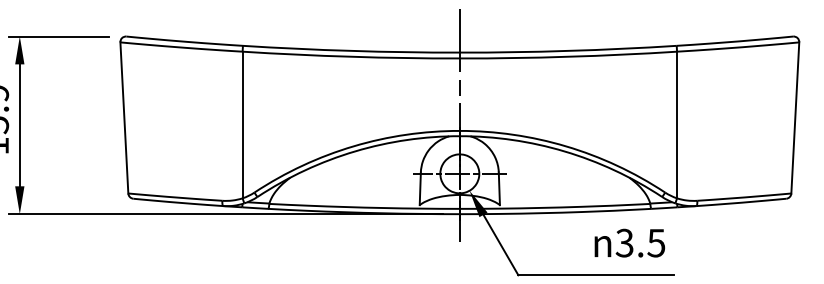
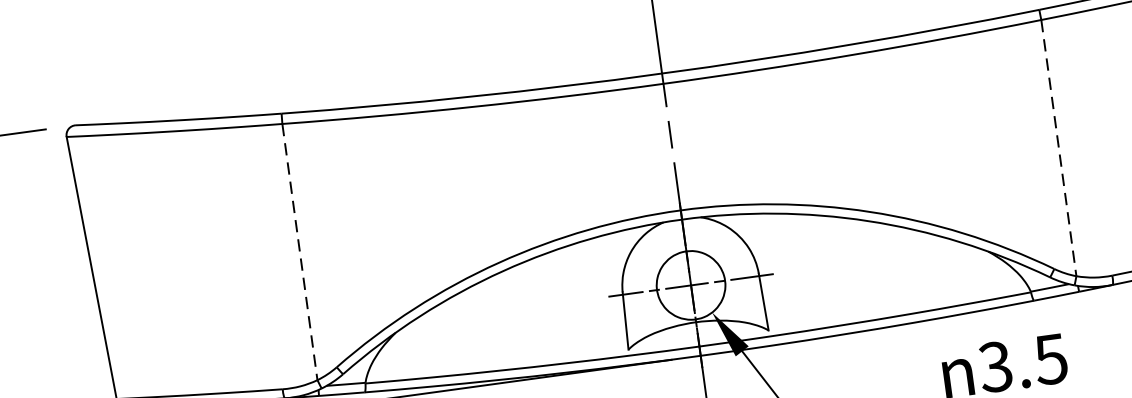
line: (242, 125) -> (299, 252), solid -> dashed
line: (677, 125) -> (1059, 148), solid -> dashed

